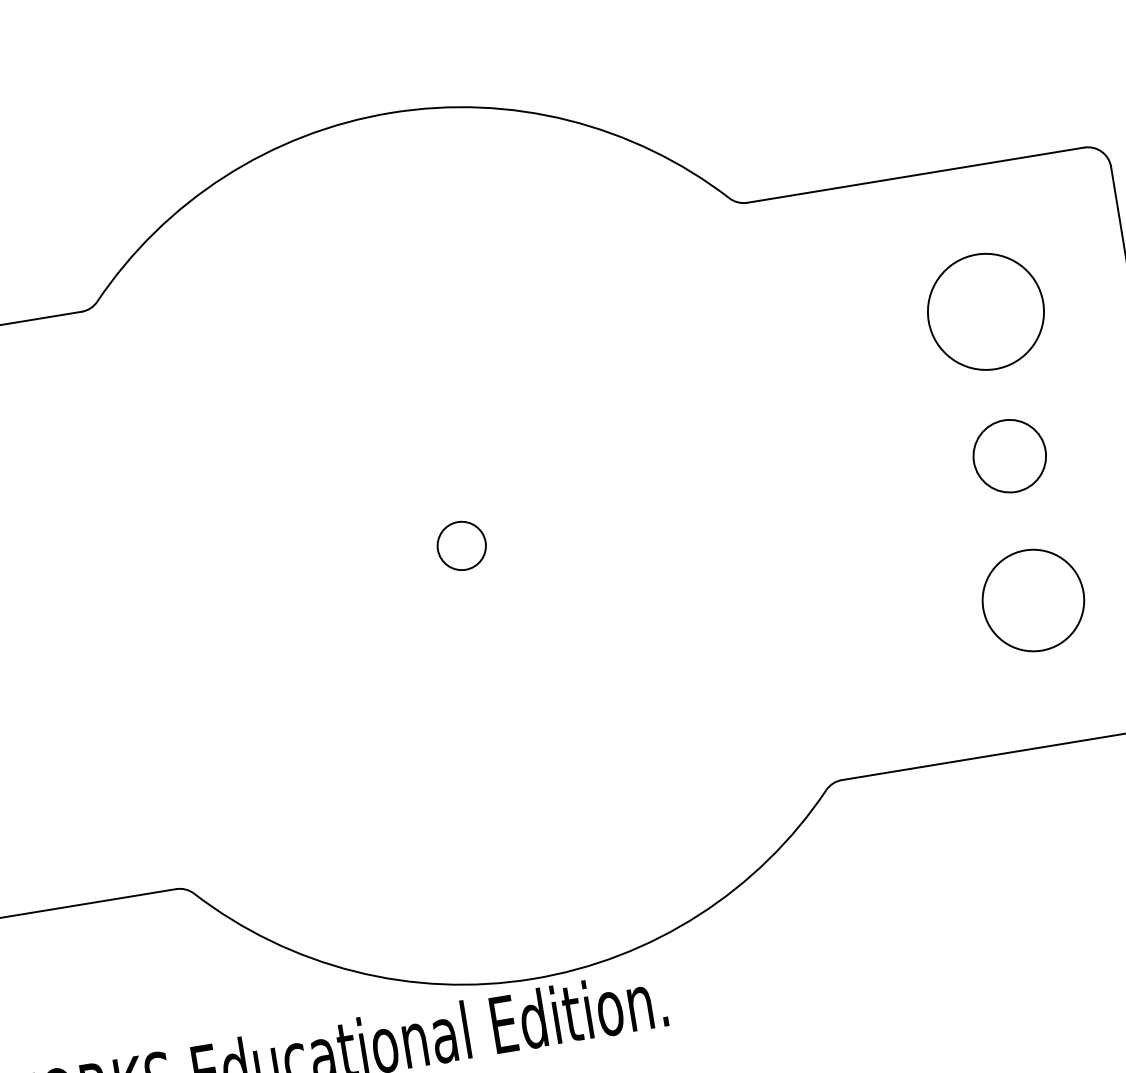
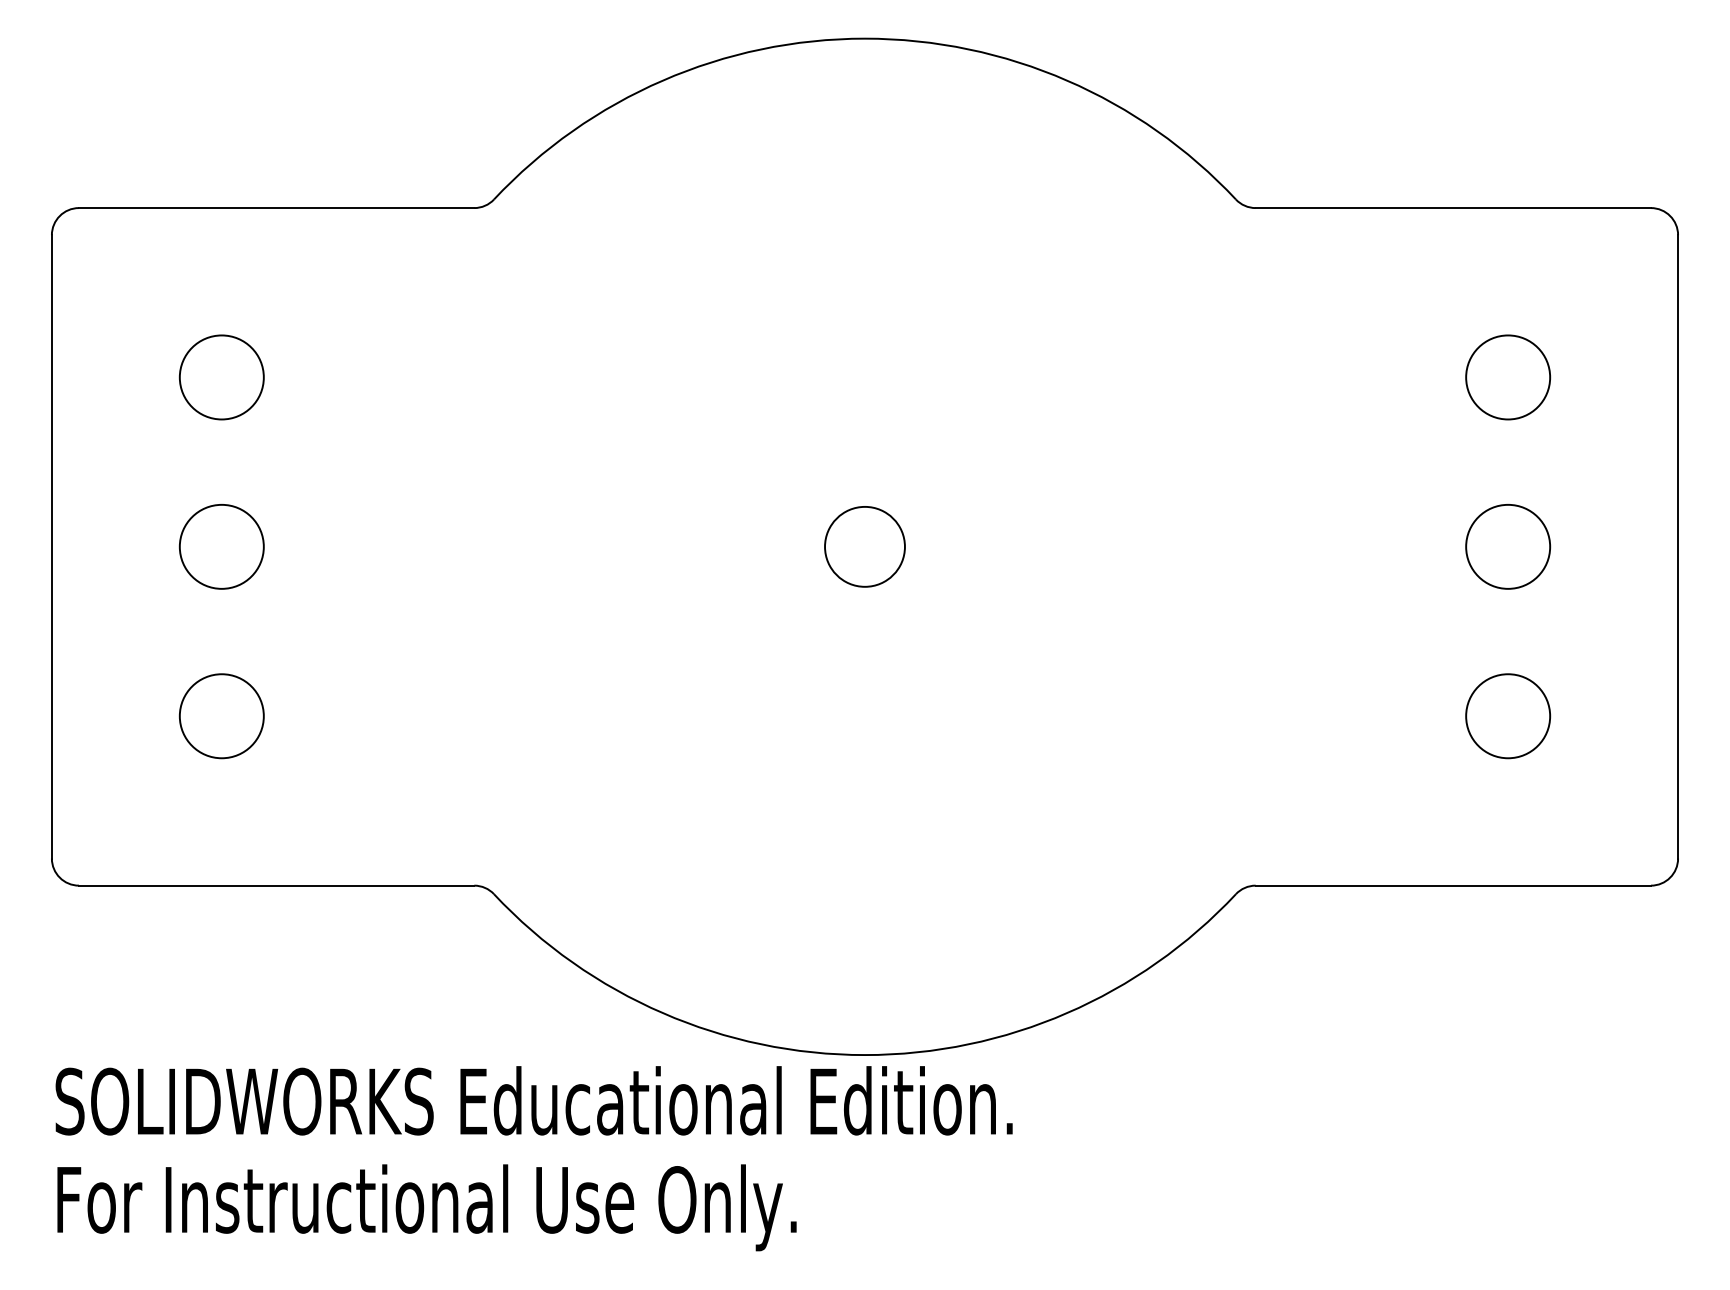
circle: (986, 311) -> (1508, 377), size x0.62
circle: (461, 545) -> (864, 546), size x1.43
circle: (1033, 600) -> (1508, 716), size x0.71

